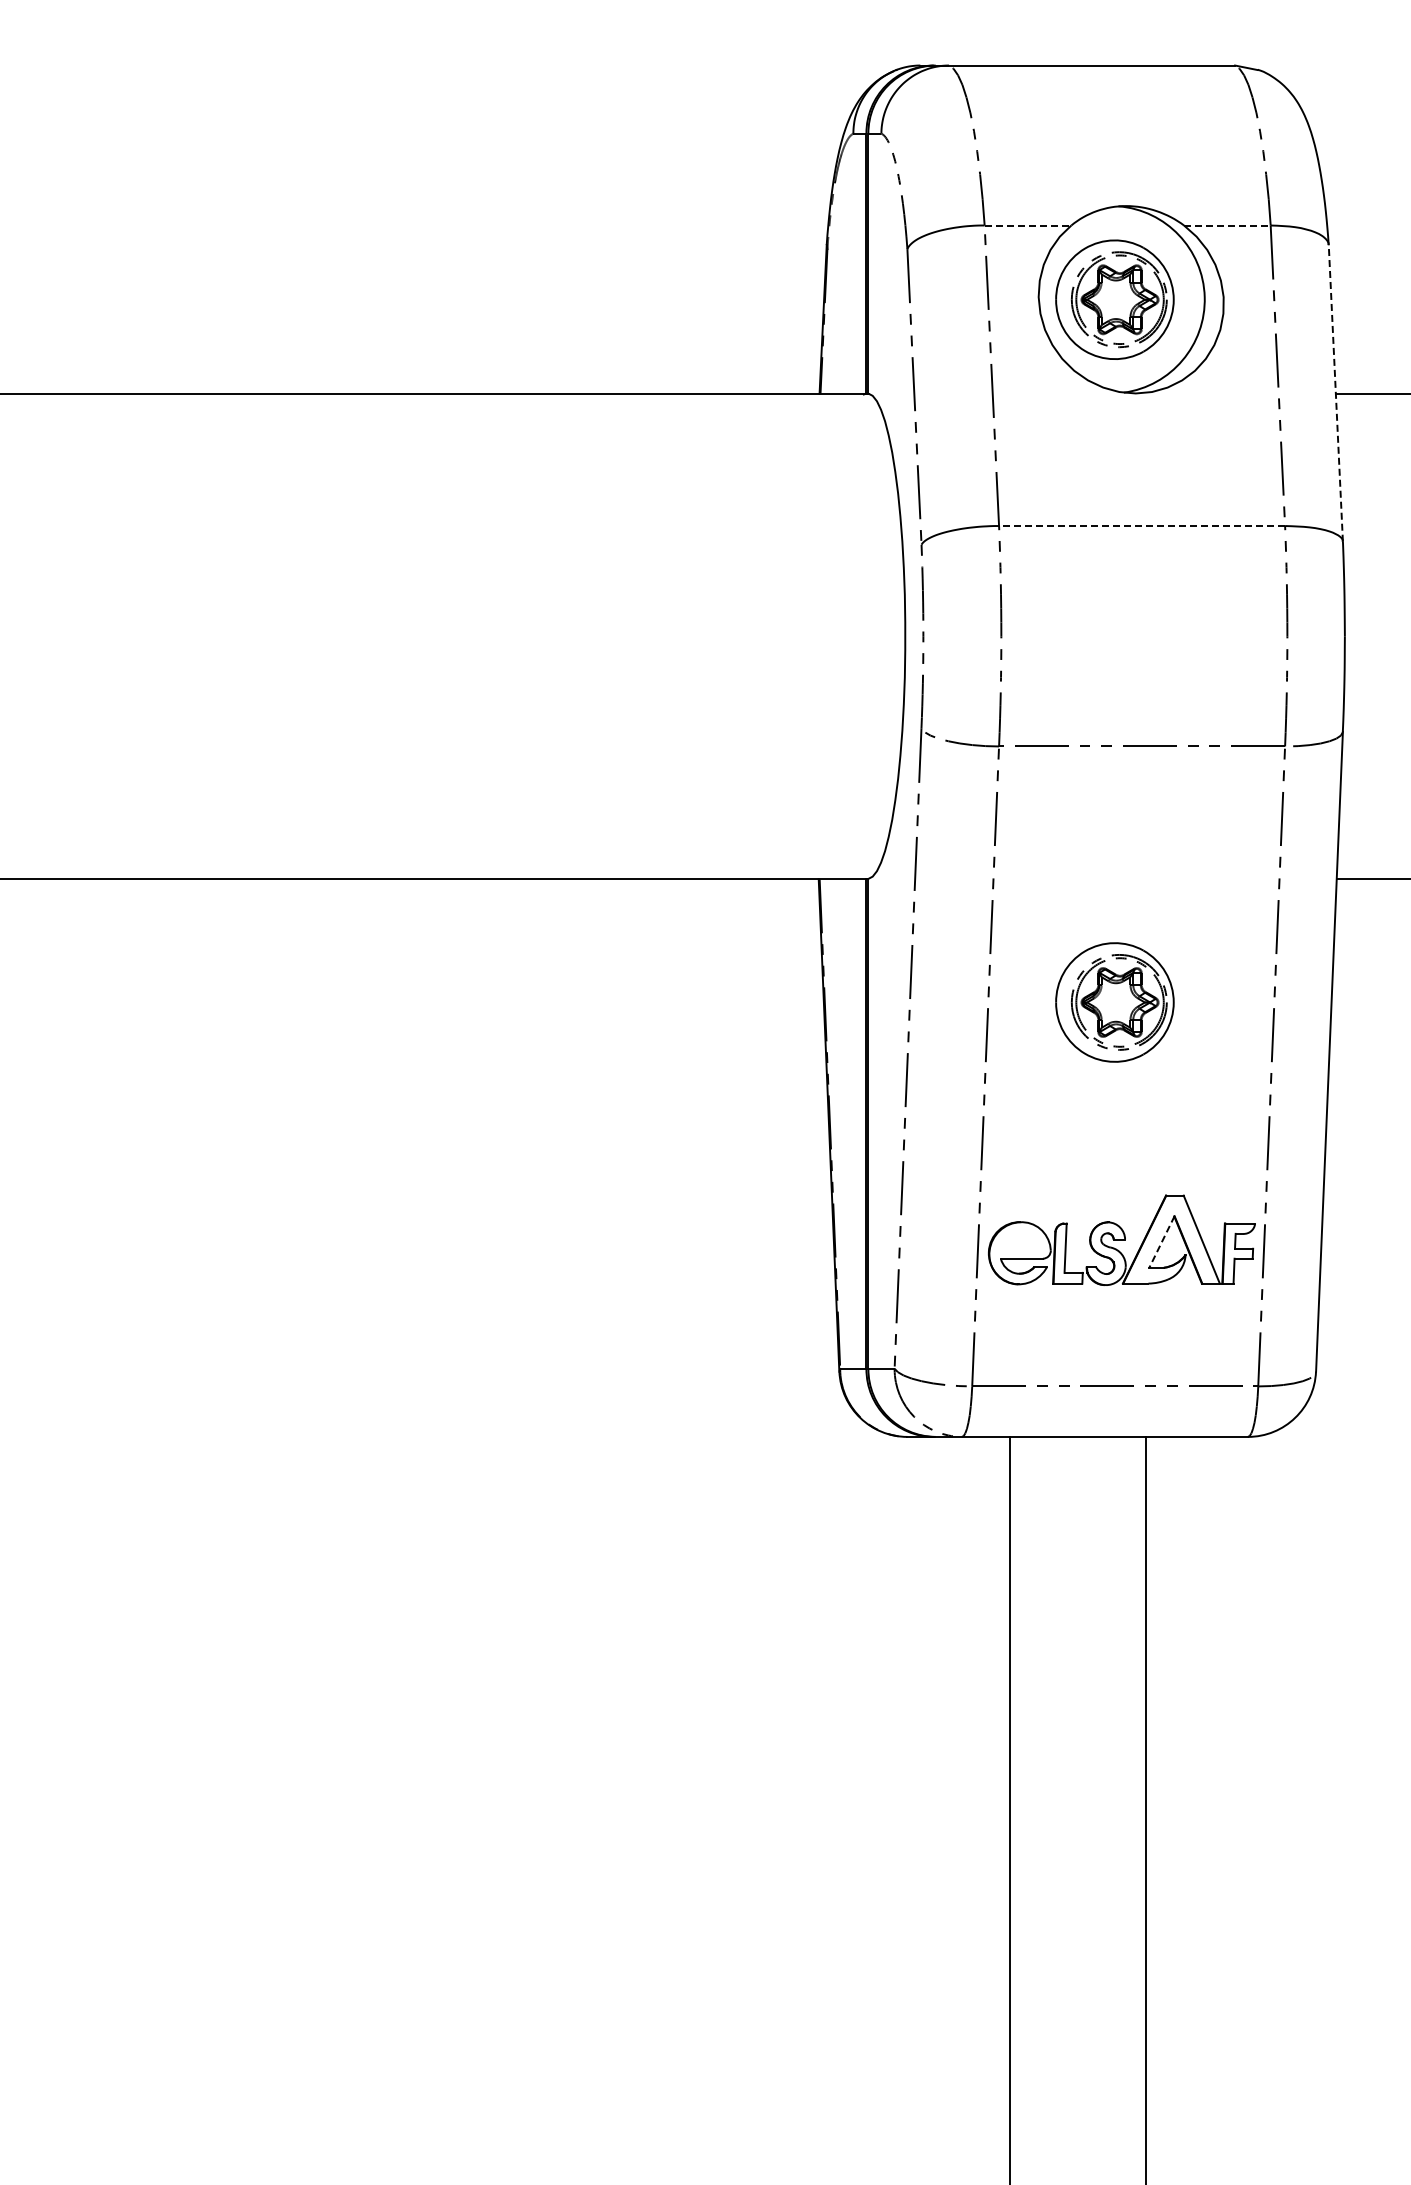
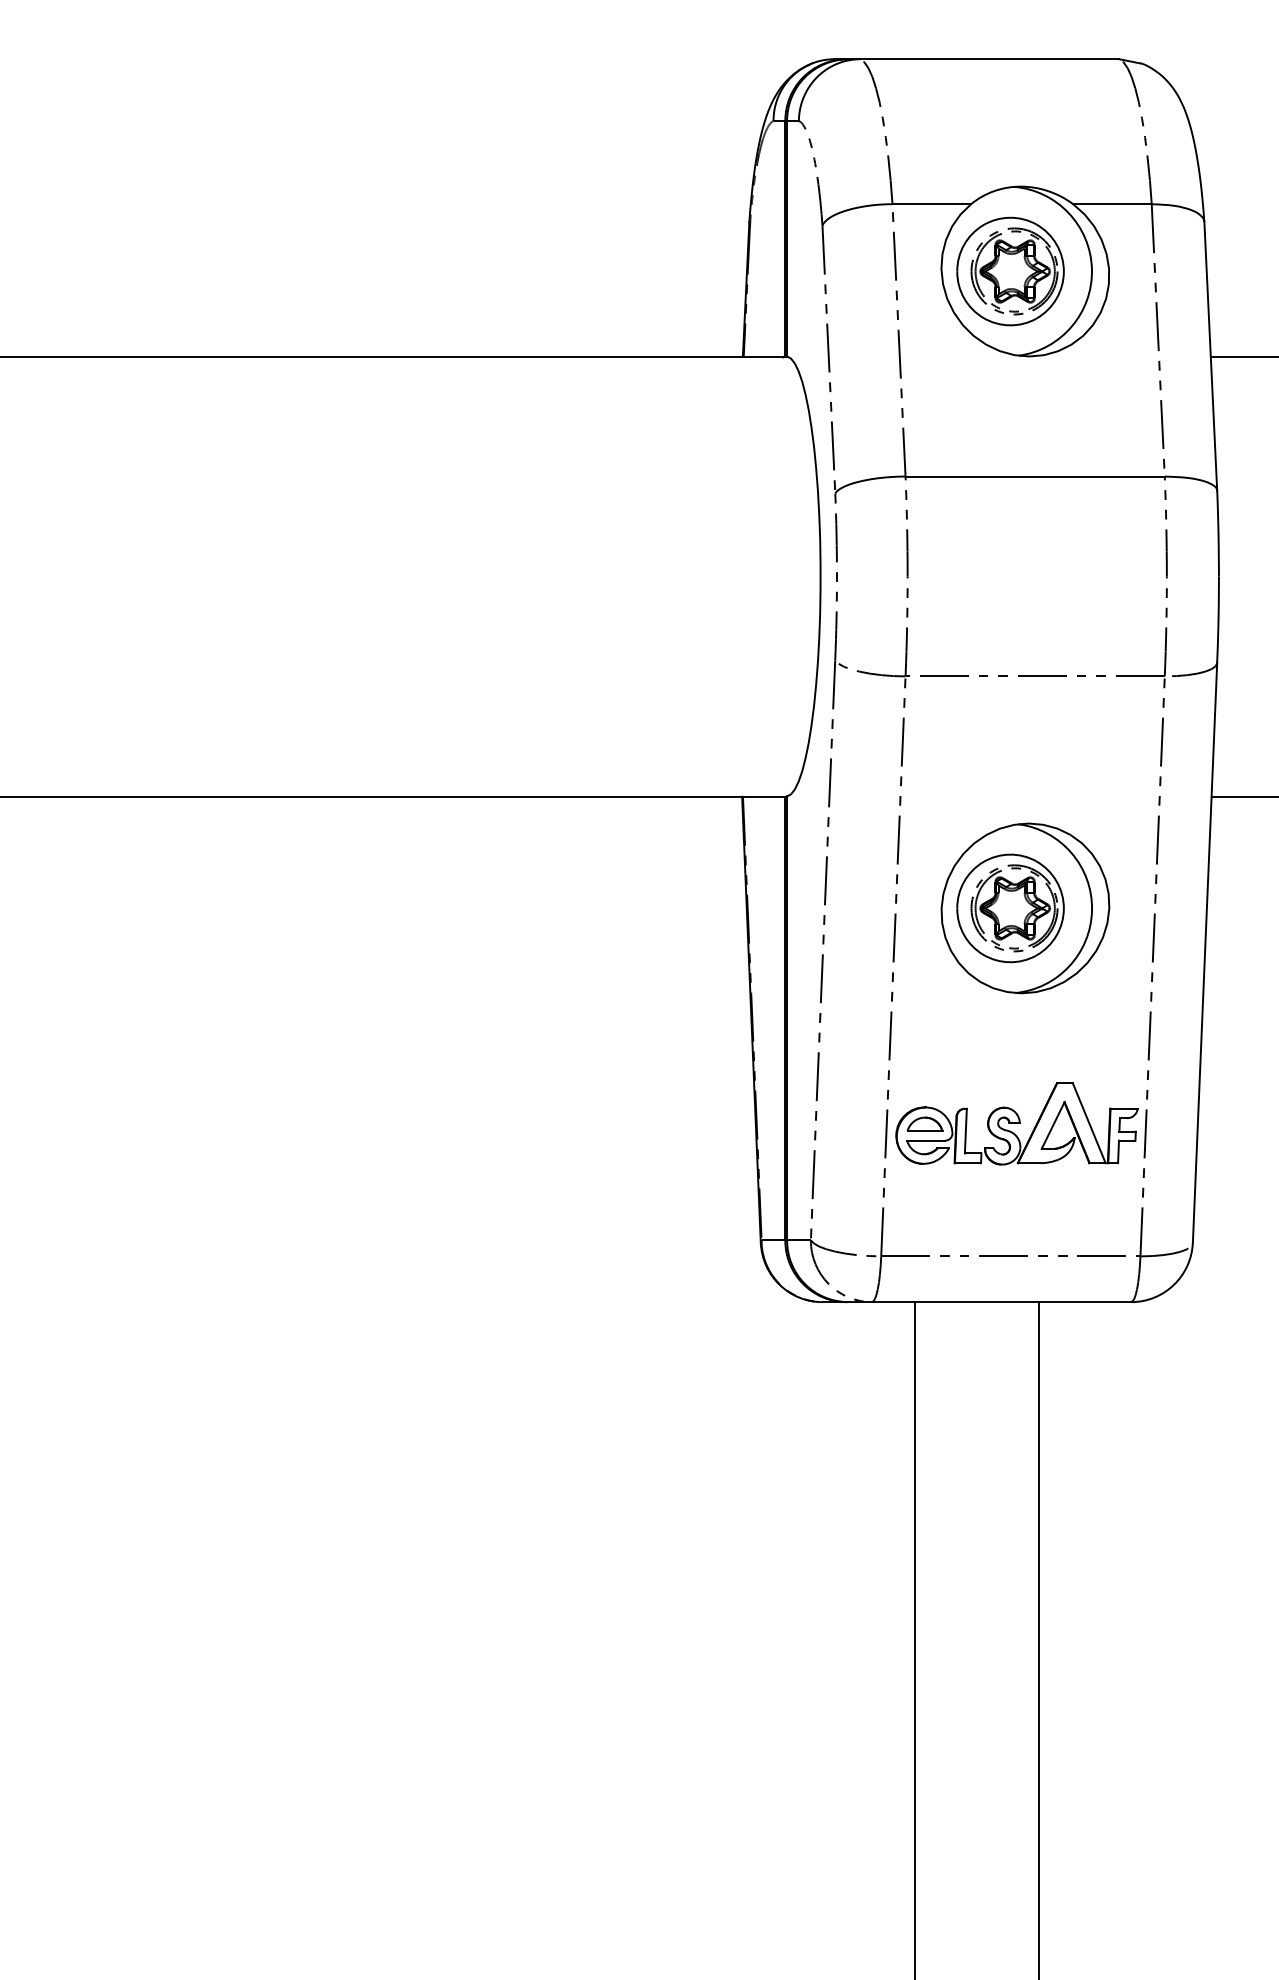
line: (1028, 225) -> (932, 204), dashed -> solid
line: (1227, 225) -> (1112, 204), dashed -> solid
line: (1335, 392) -> (1210, 355), dashed -> solid
line: (1141, 526) -> (1034, 477), dashed -> solid
part: (1131, 1002) -> (1025, 908), added
part: (1020, 1240) -> (924, 1124), added
line: (1161, 1241) -> (1052, 1125), dashed -> solid

